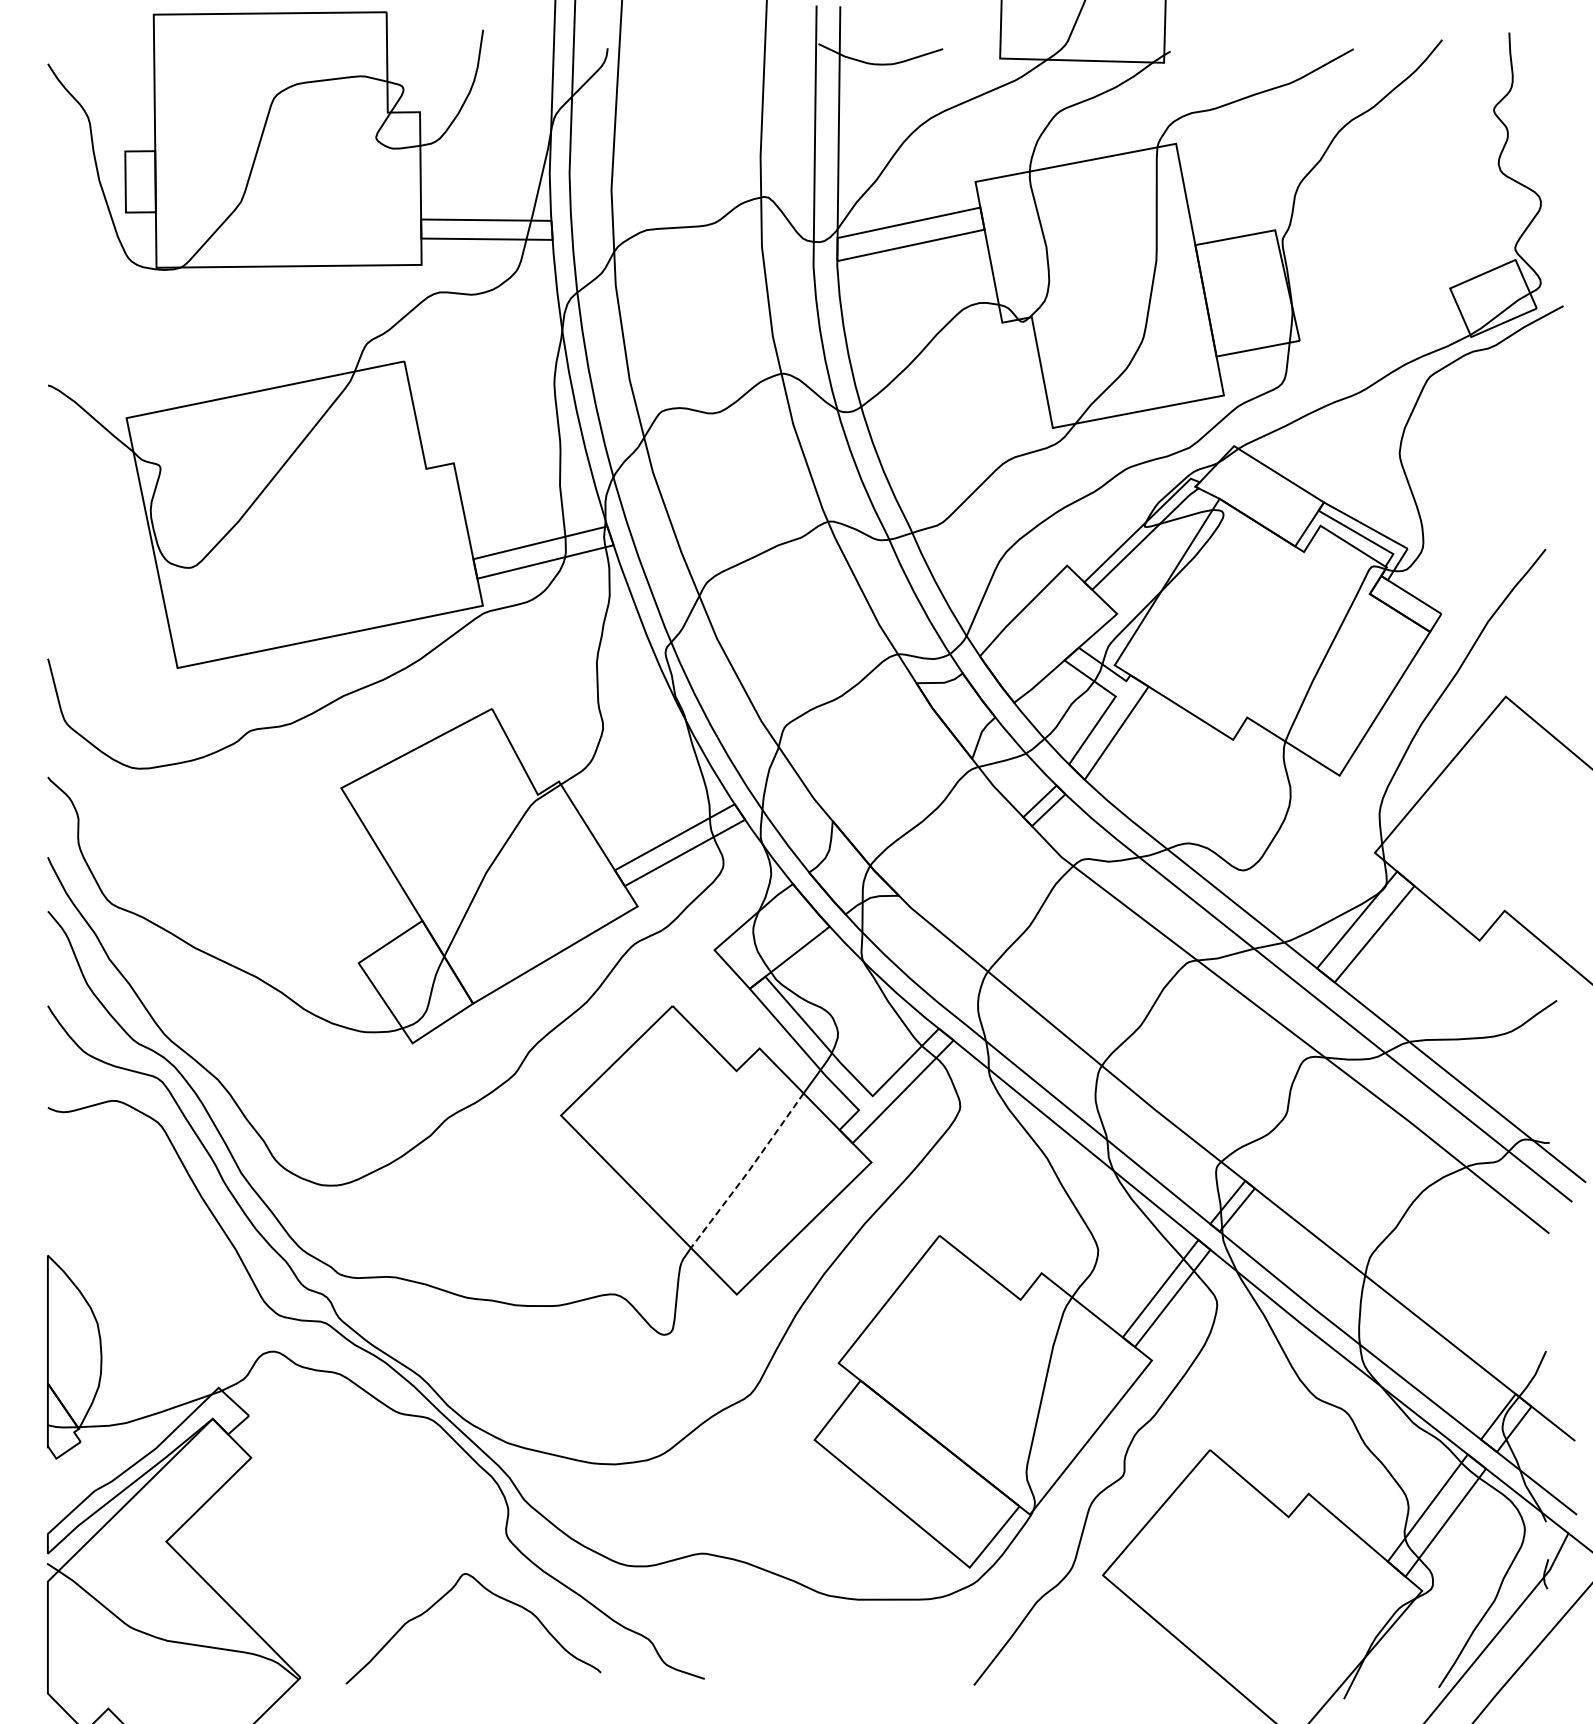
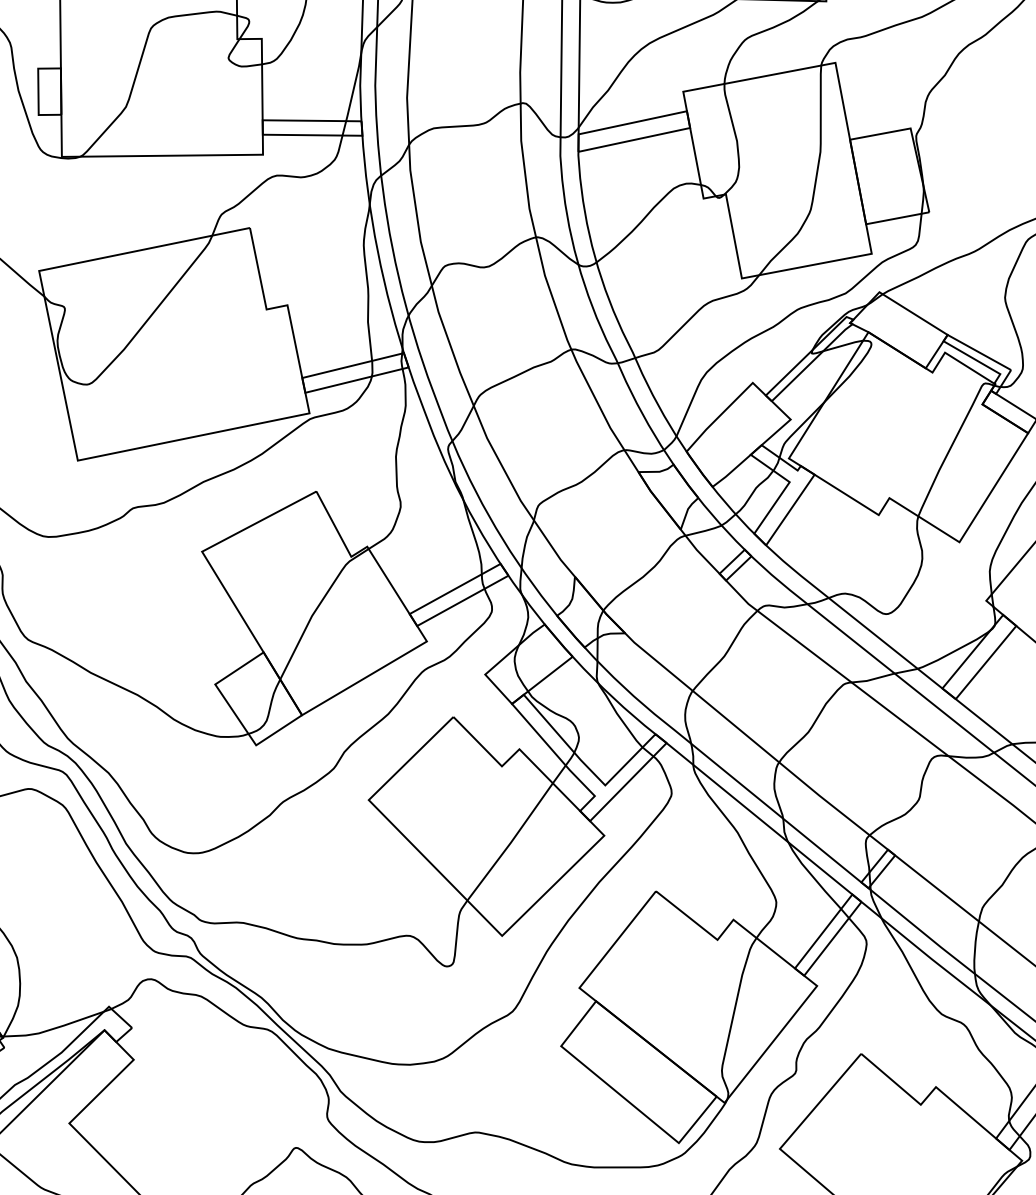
line: (748, 1171) -> (511, 842), dashed -> solid

